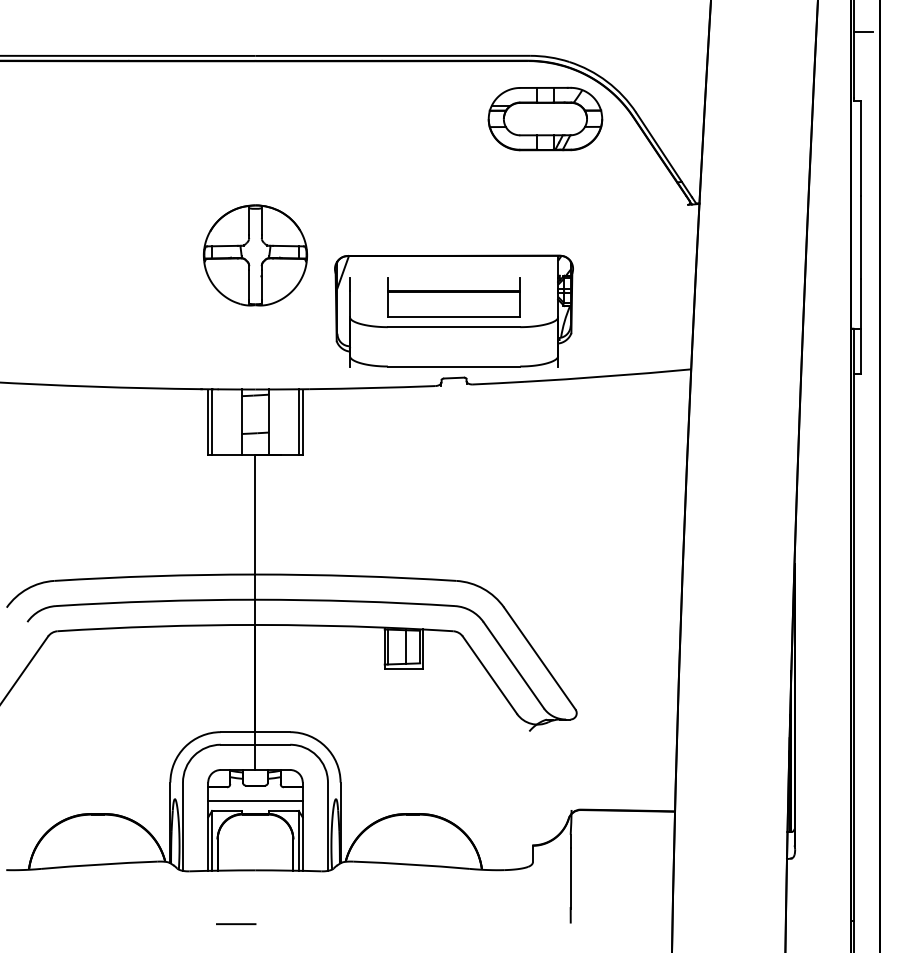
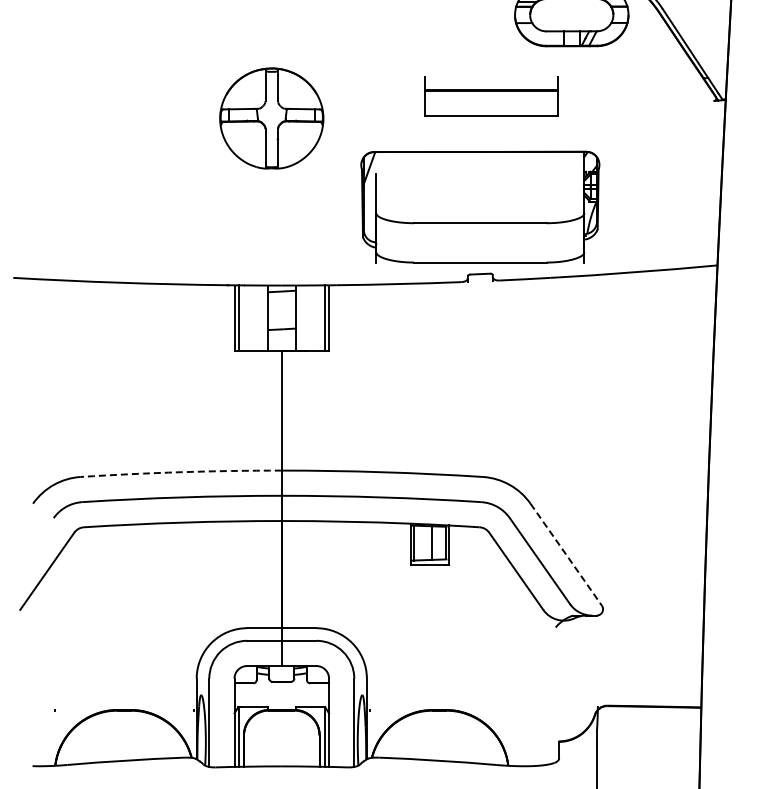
part: (255, 255) -> (271, 118), moved
part: (453, 297) -> (490, 96), moved
arc: (154, 576) -> (180, 472), solid -> dashed
line: (540, 659) -> (566, 555), solid -> dashed
line: (255, 801) -> (281, 697), removed

